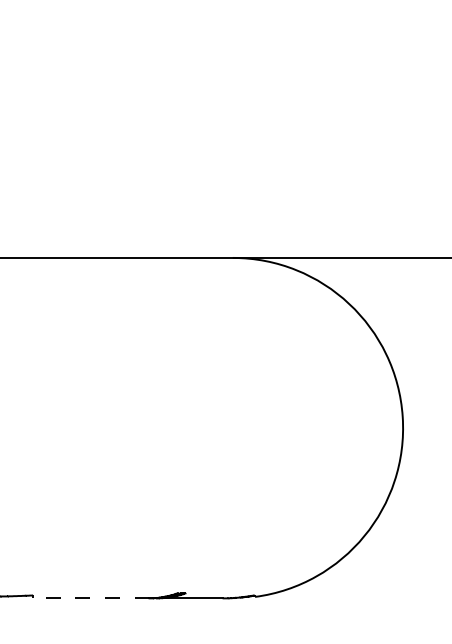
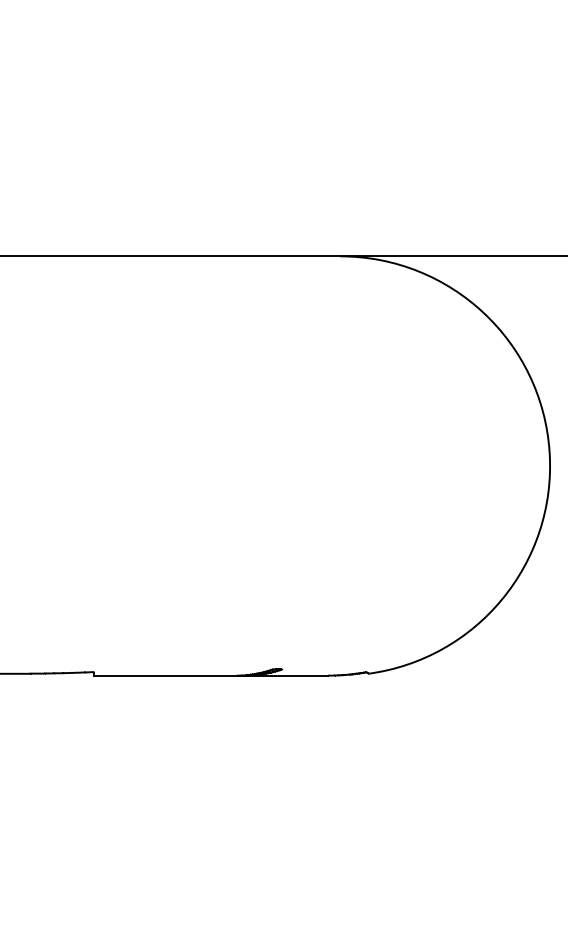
line: (90, 598) -> (165, 675), dashed -> solid

